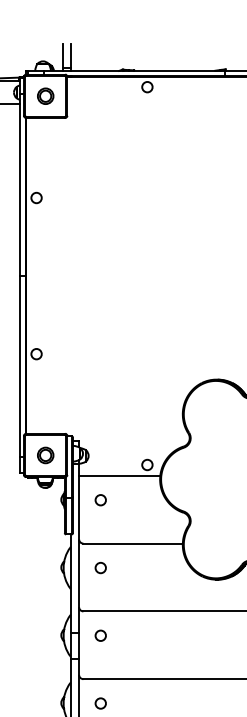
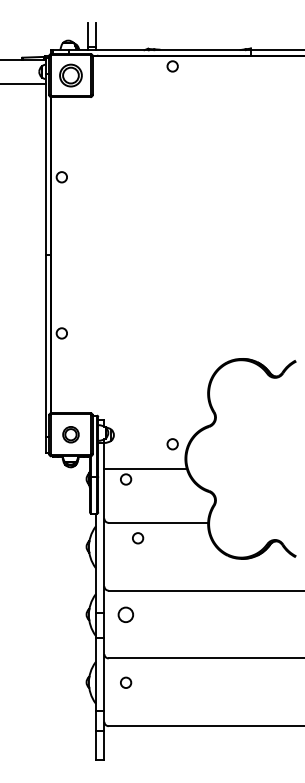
part: (45, 96) -> (70, 75), size x1.4
line: (119, 475) -> (144, 468), moved
circle: (101, 568) -> (138, 538), moved
circle: (101, 636) -> (126, 615), size x1.4

